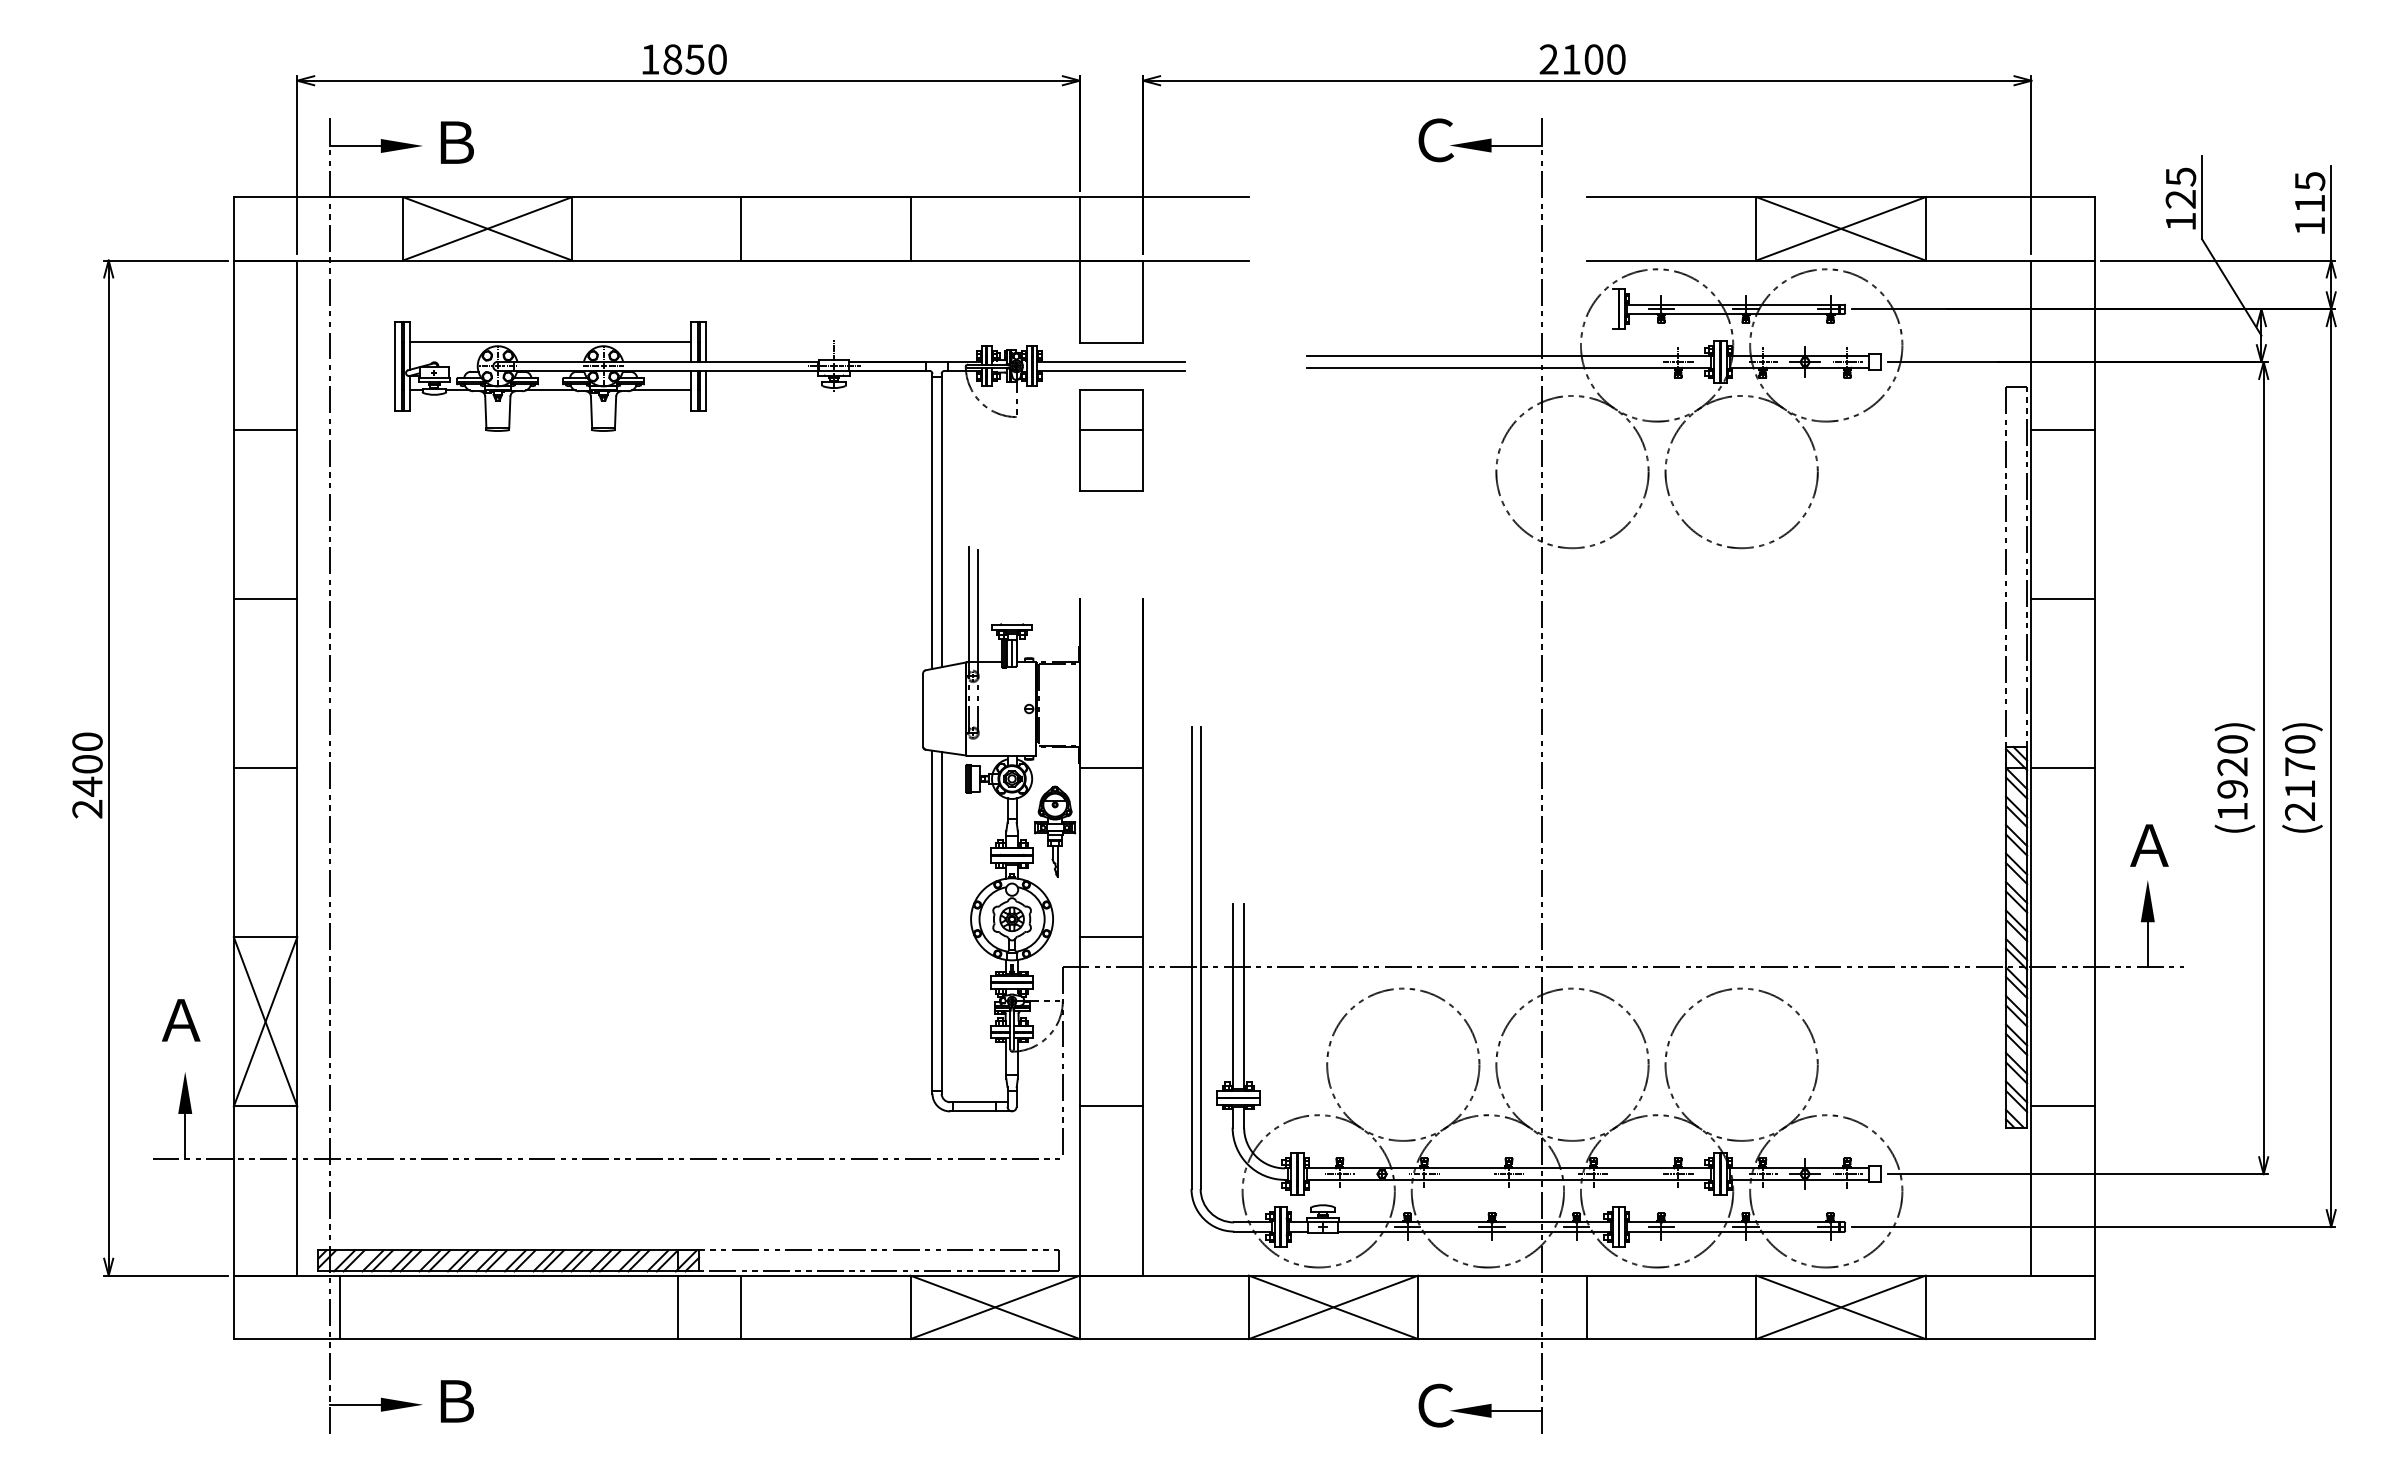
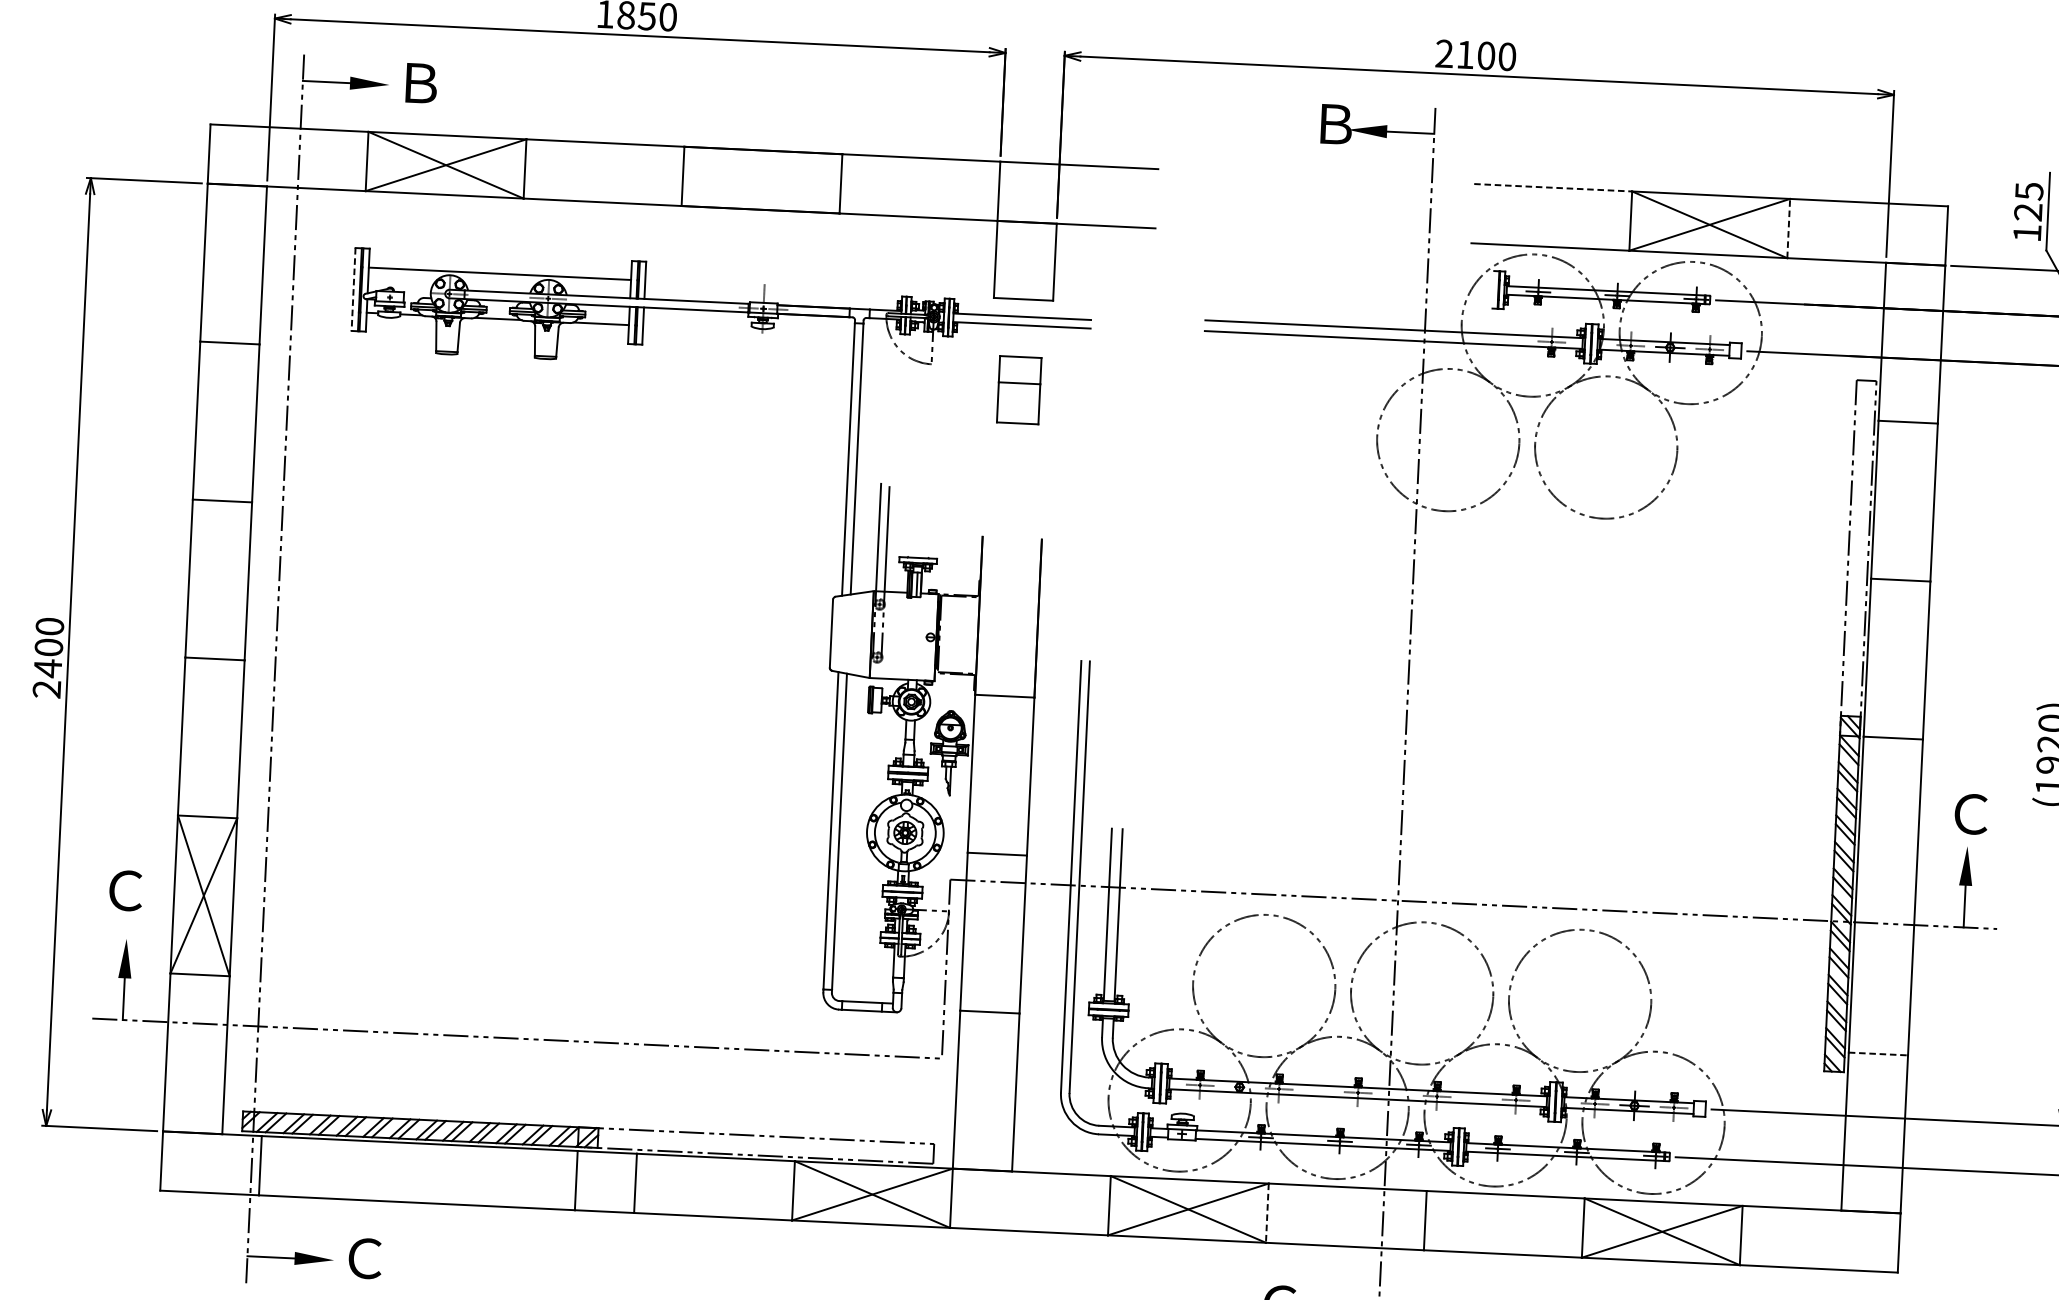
text: (1435, 140) -> (1334, 124), Ｃ -> Ｂ
line: (1671, 197) -> (1552, 188), solid -> dashed
line: (1925, 228) -> (1788, 228), solid -> dashed
line: (395, 366) -> (354, 289), solid -> dashed
part: (1111, 440) -> (1019, 390), size x0.7
text: (2149, 845) -> (1970, 814), Ａ -> Ｃ
text: (180, 1020) -> (124, 890), Ａ -> Ｃ
line: (2063, 1106) -> (1878, 1054), solid -> dashed
line: (1418, 1307) -> (1267, 1213), solid -> dashed
text: (456, 1401) -> (365, 1258), Ｂ -> Ｃ

